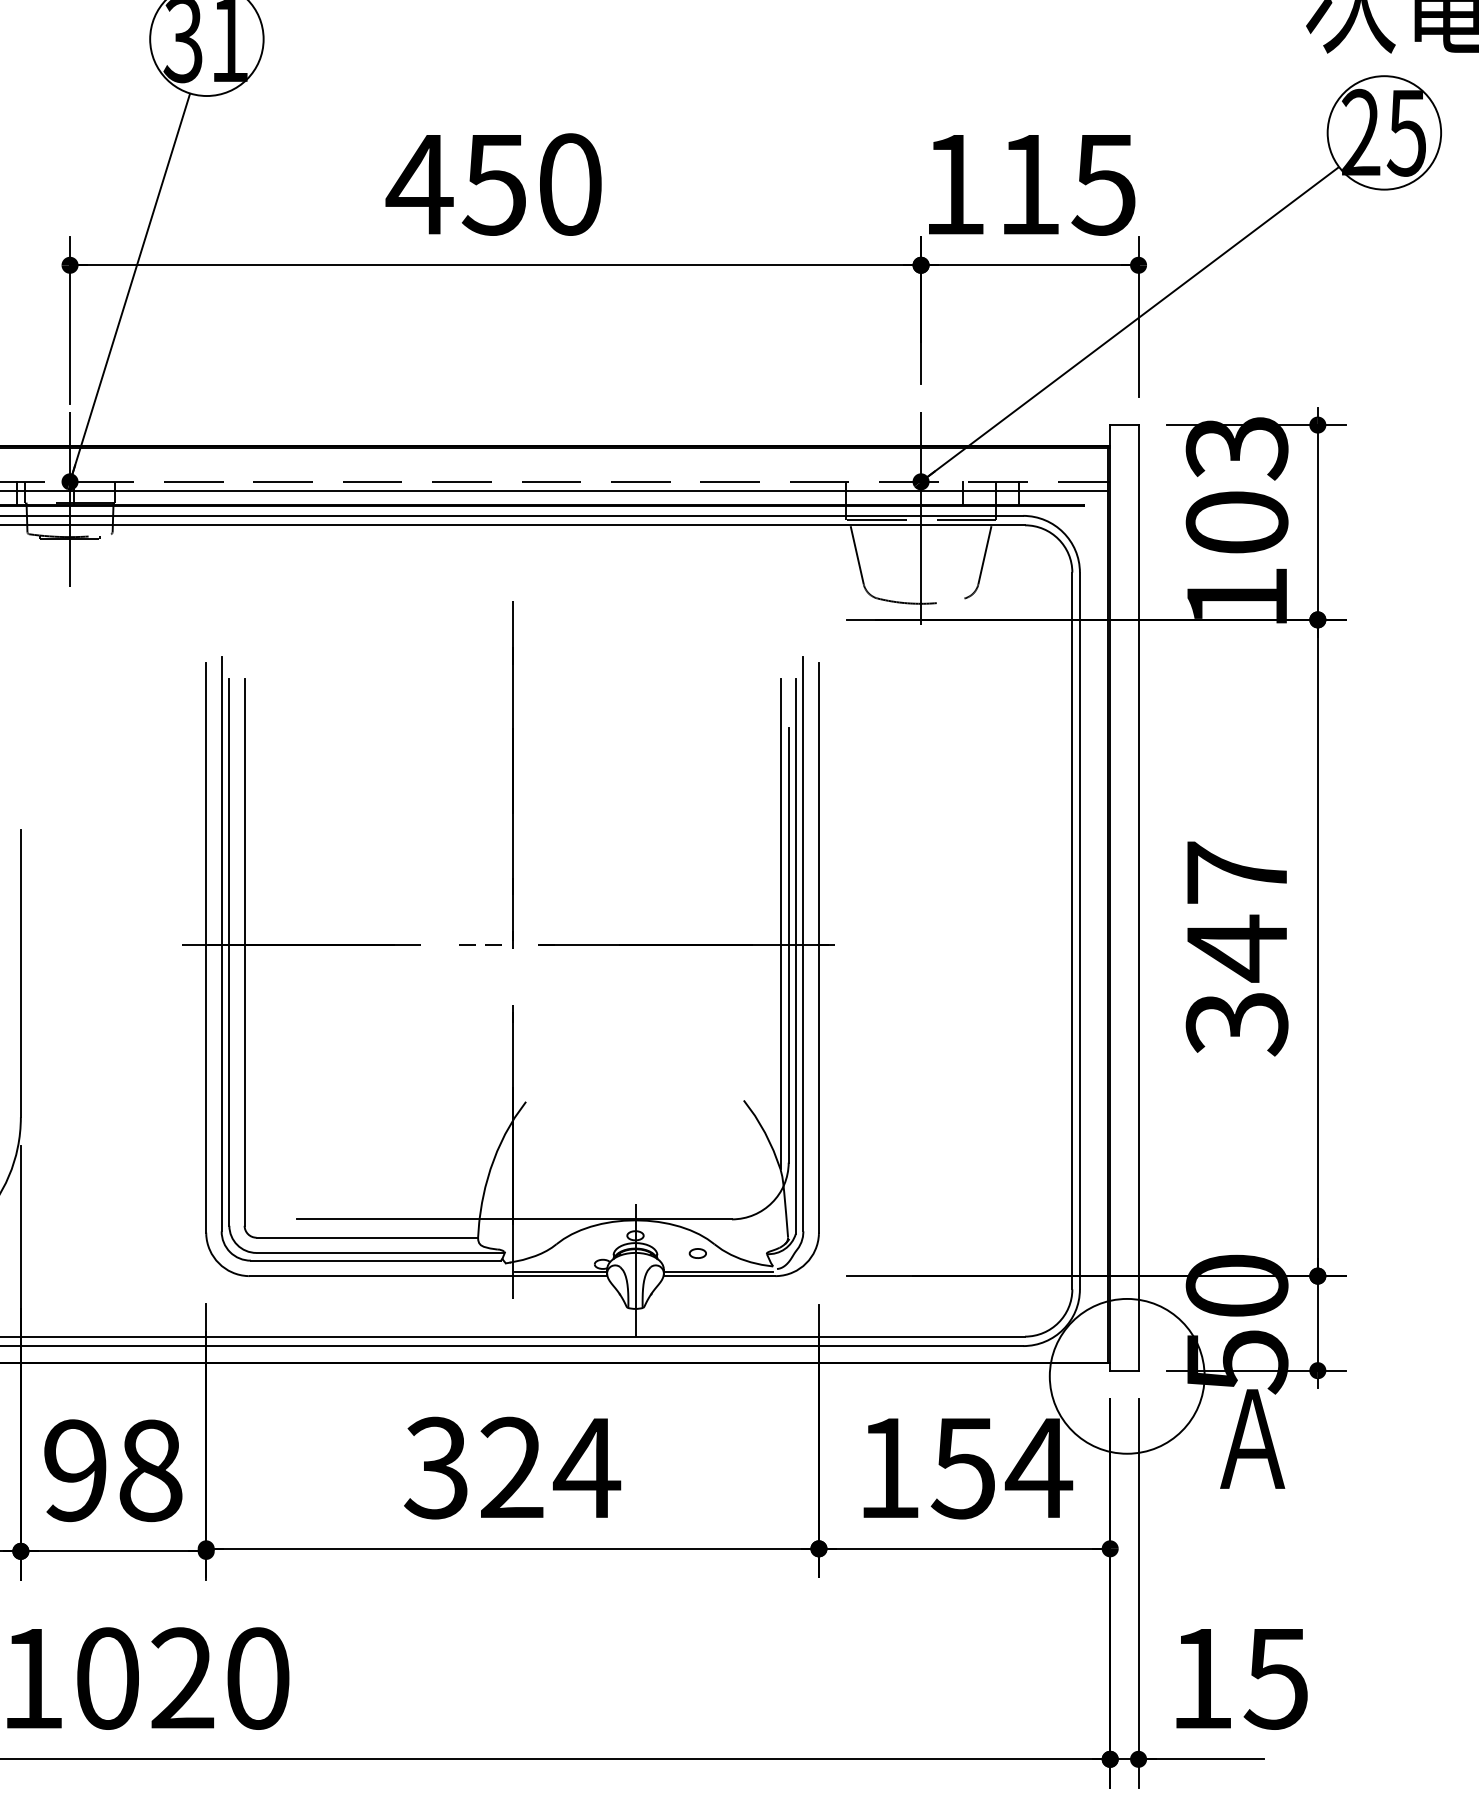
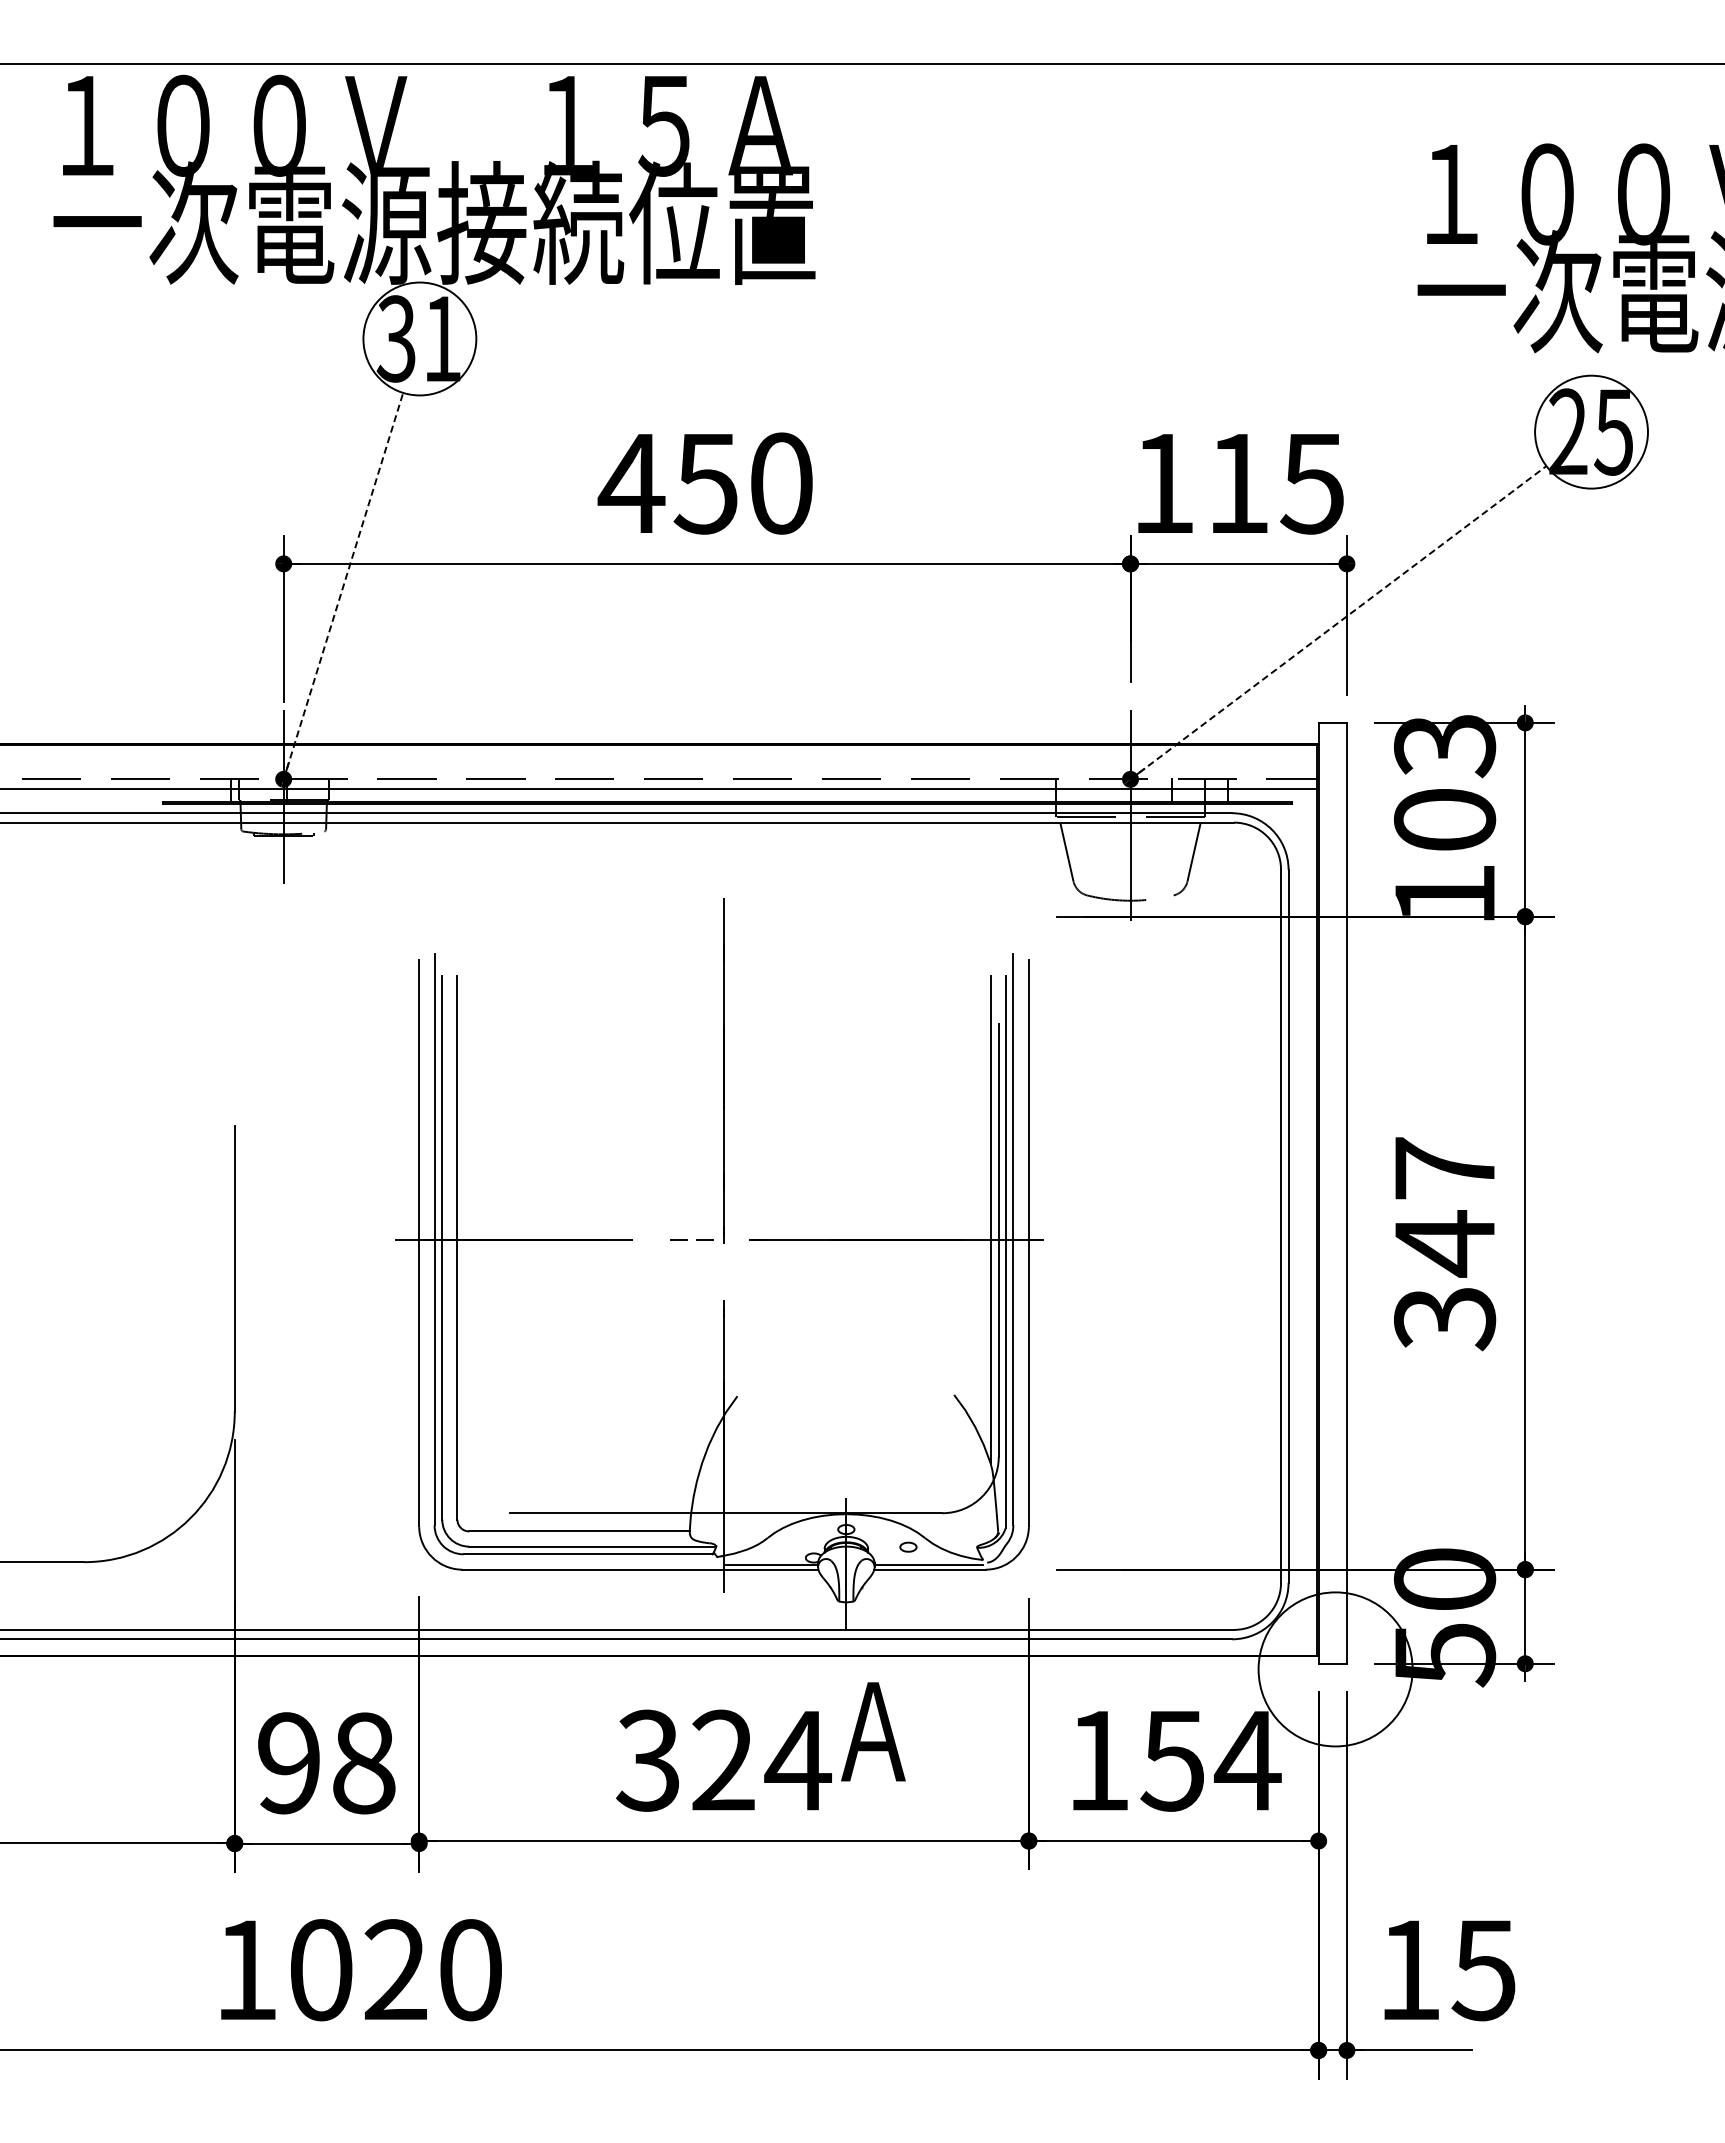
line: (130, 287) -> (343, 585), solid -> dashed
line: (1130, 324) -> (1338, 622), solid -> dashed
text: (1252, 1438) -> (873, 1731), moved

